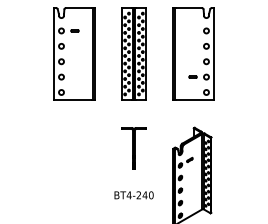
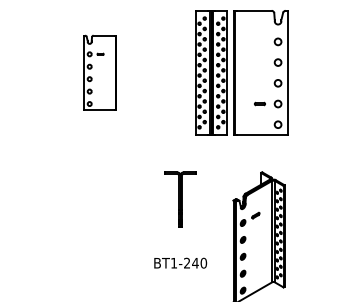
part: (73, 53) -> (99, 72), size x0.6
part: (134, 53) -> (211, 72), moved
text: (128, 195) -> (173, 263), BT4-240 -> BT1-240

